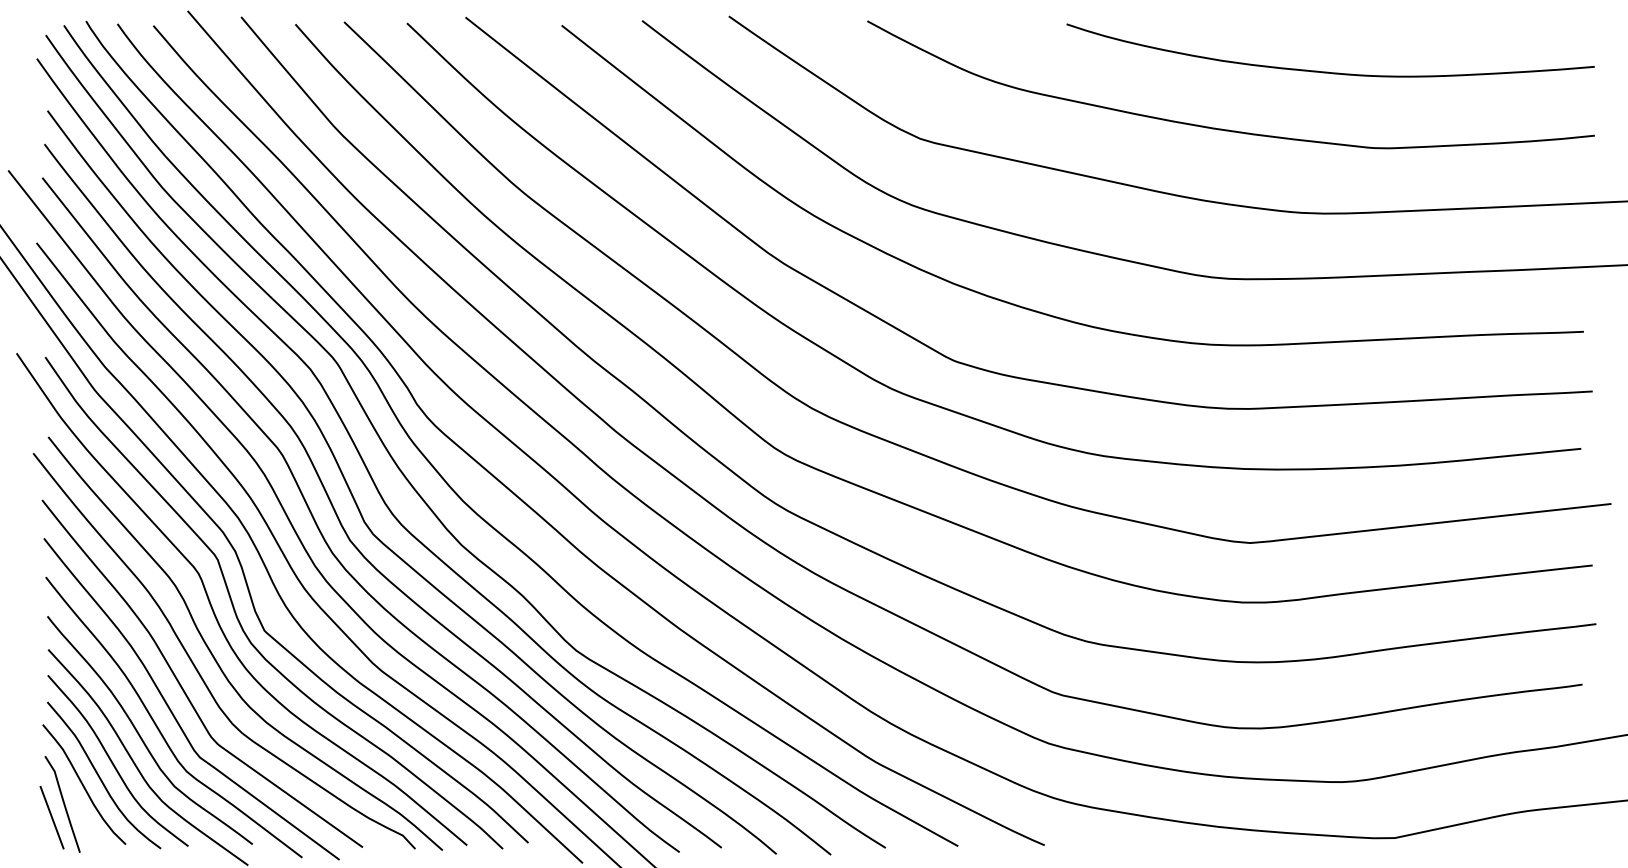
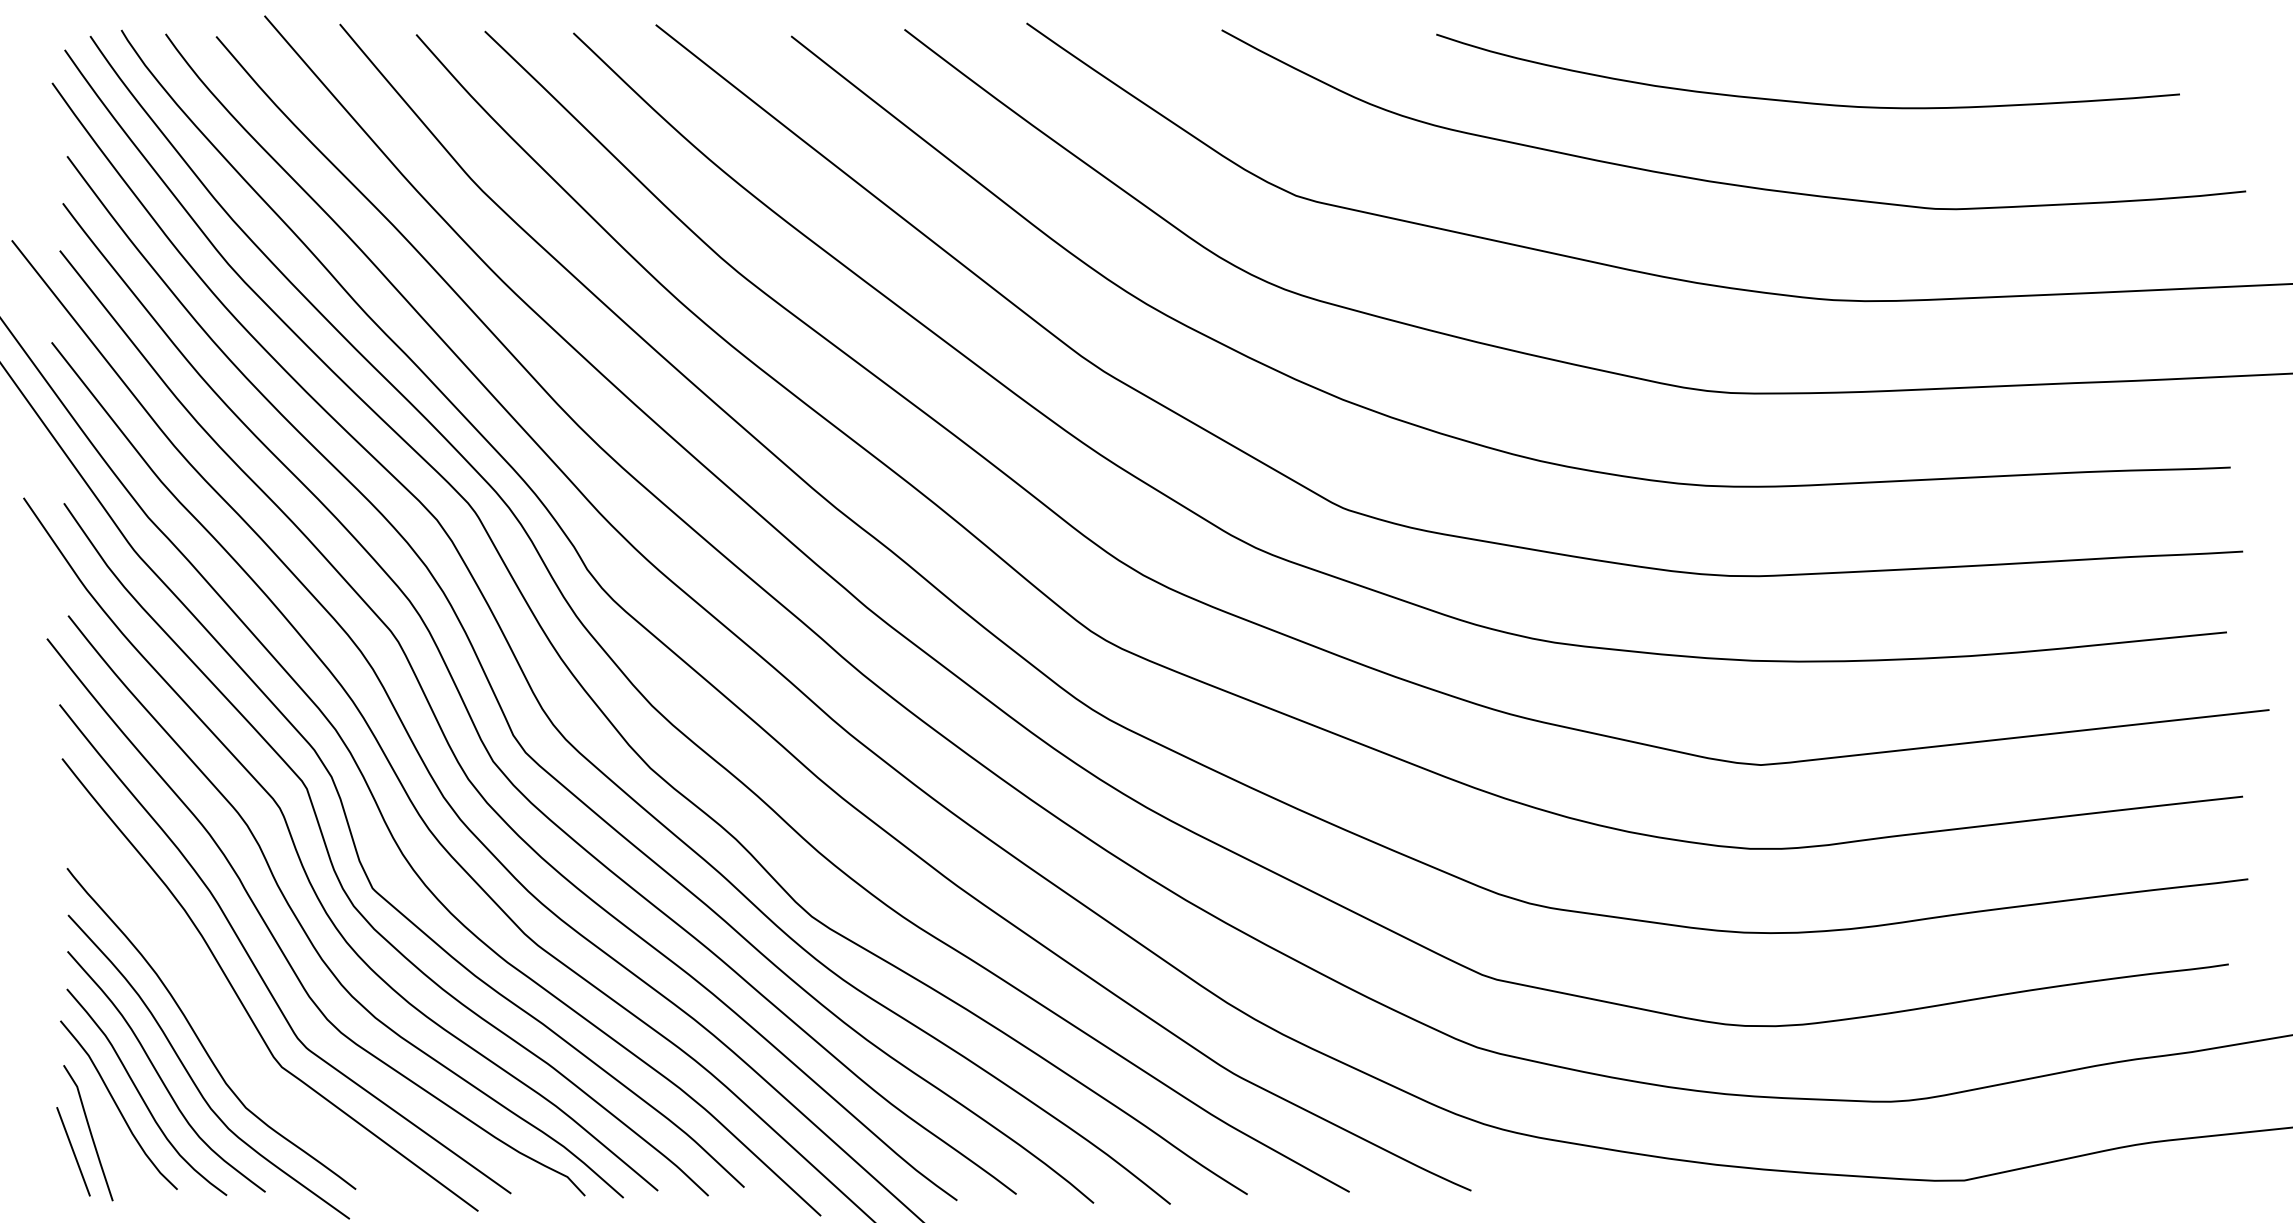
curve: (1328, 71) -> (1804, 101), moved
curve: (157, 726) -> (222, 1023), removed

